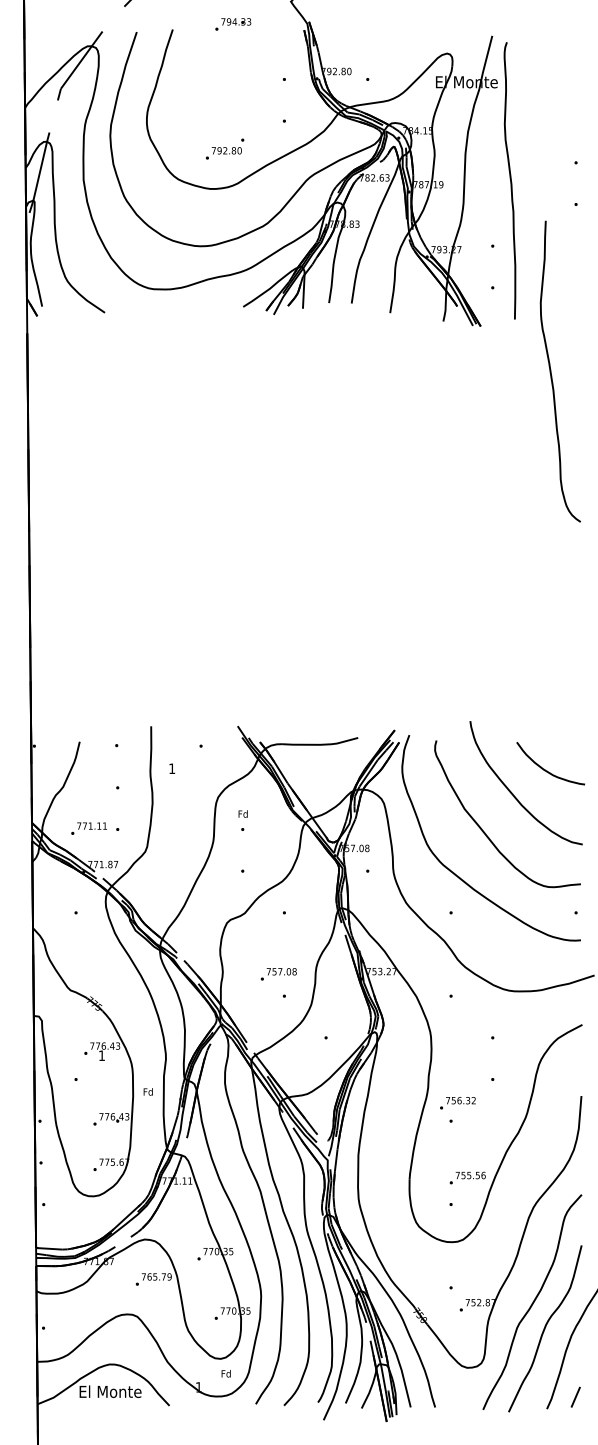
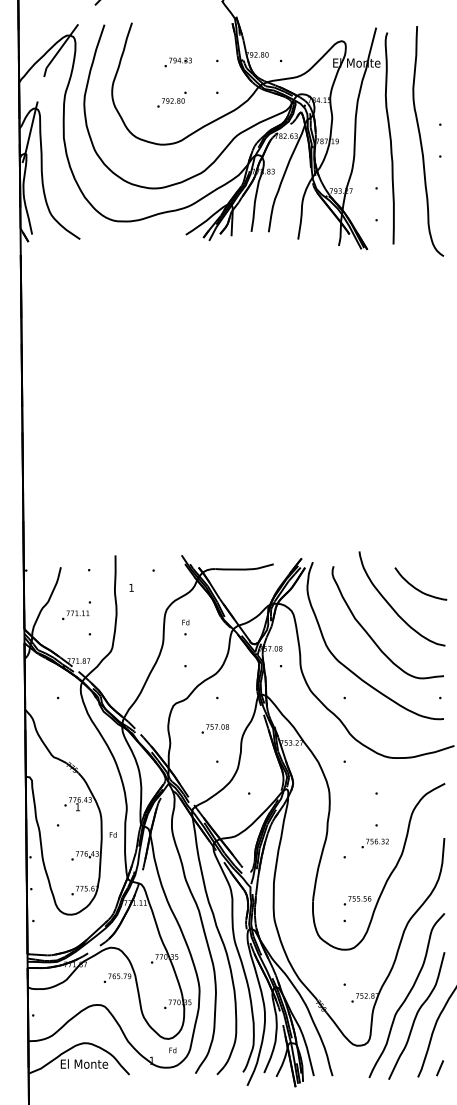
text: (233, 24) -> (178, 62), moved
text: (225, 148) -> (172, 99), moved
curve: (551, 371) -> (421, 141), moved
text: (88, 828) -> (75, 615), moved
text: (278, 974) -> (215, 729), moved
text: (457, 1103) -> (374, 843), moved

